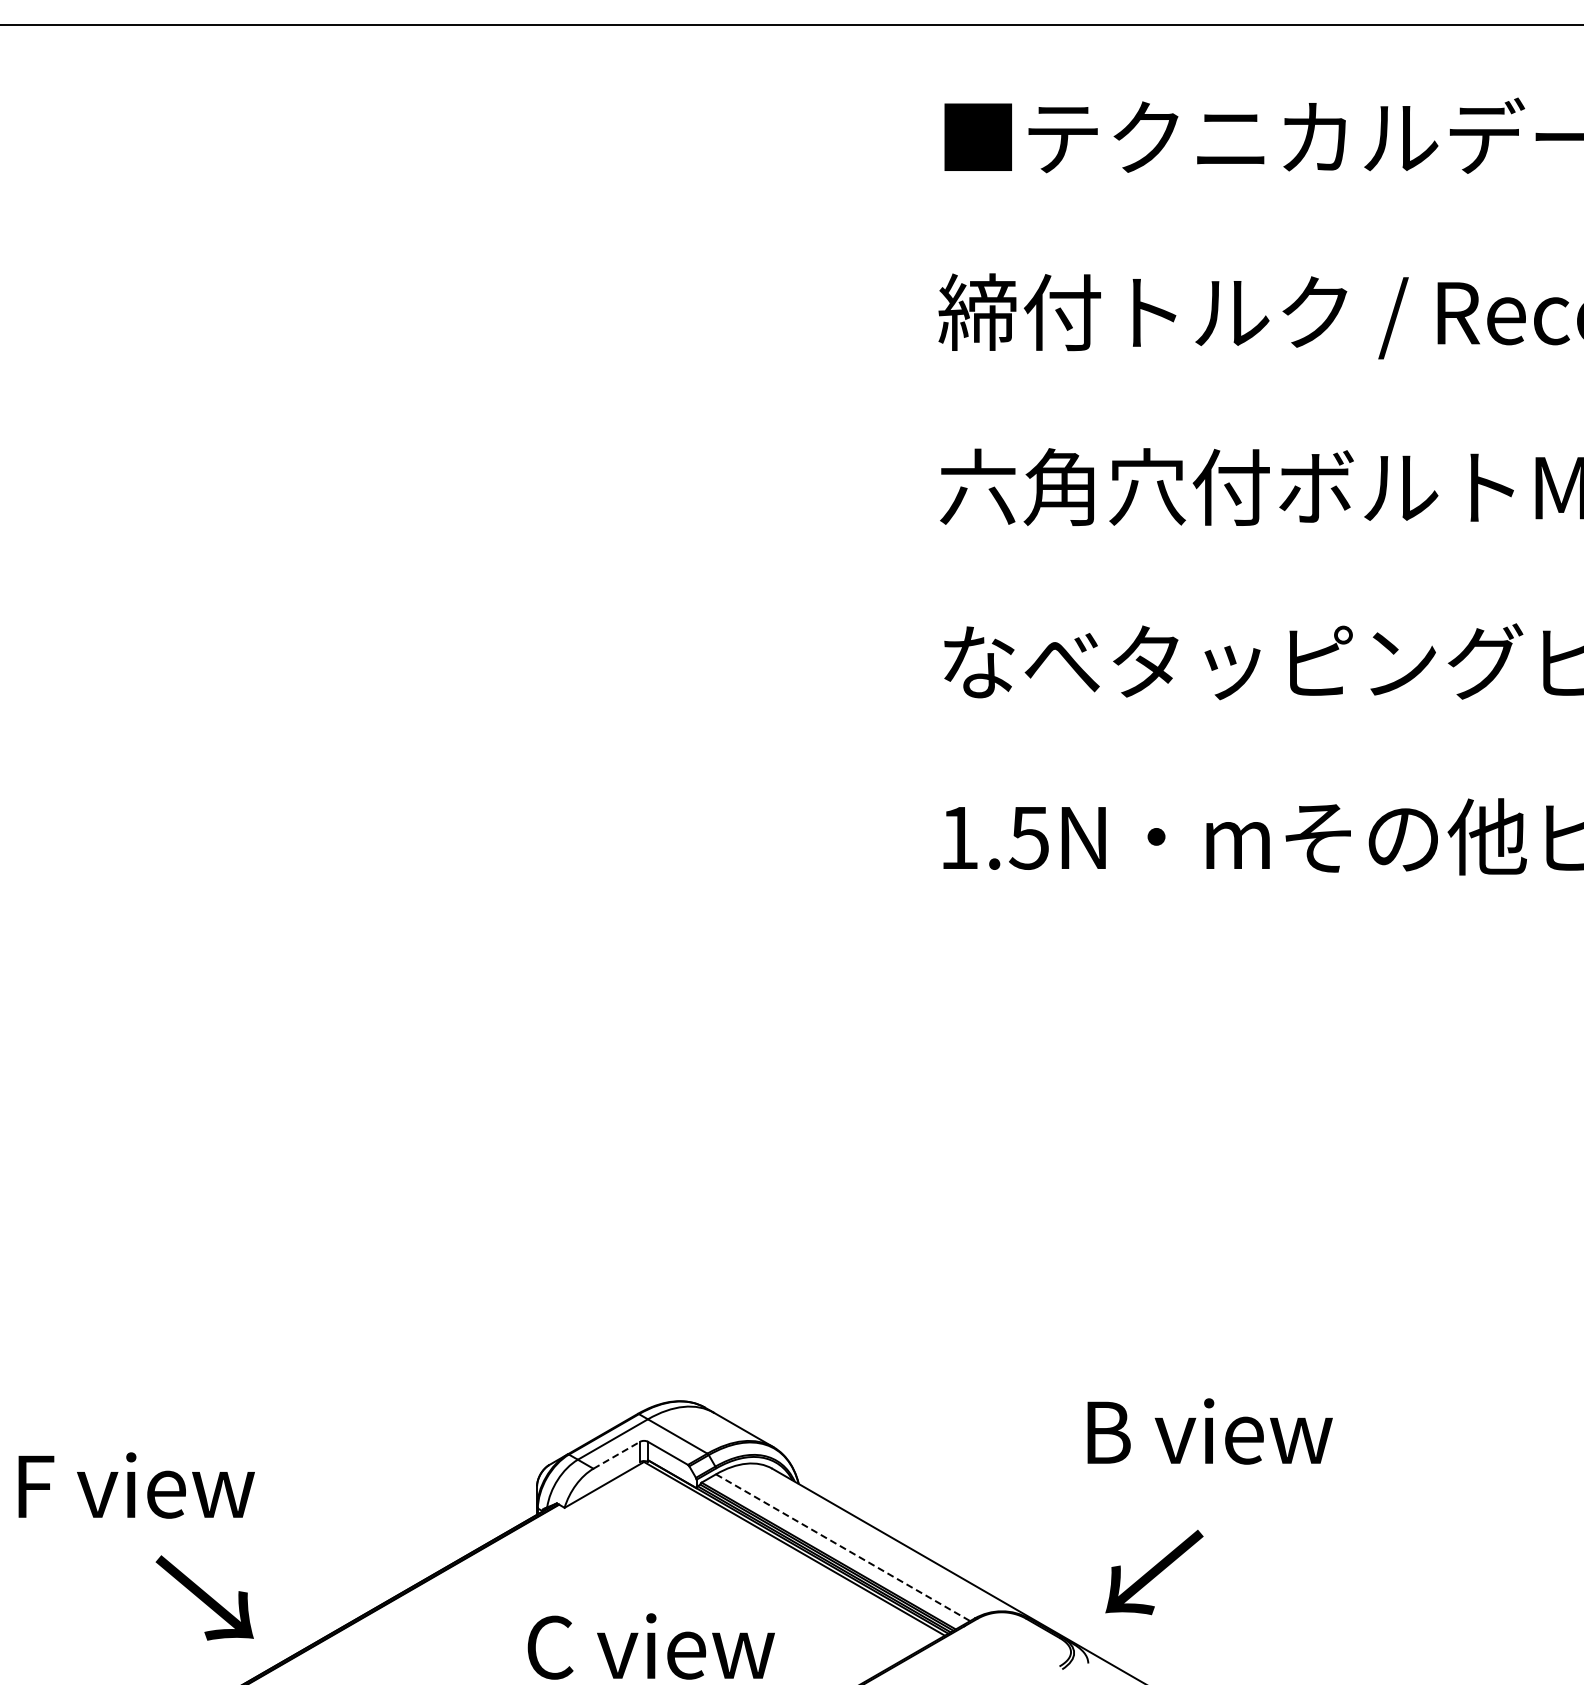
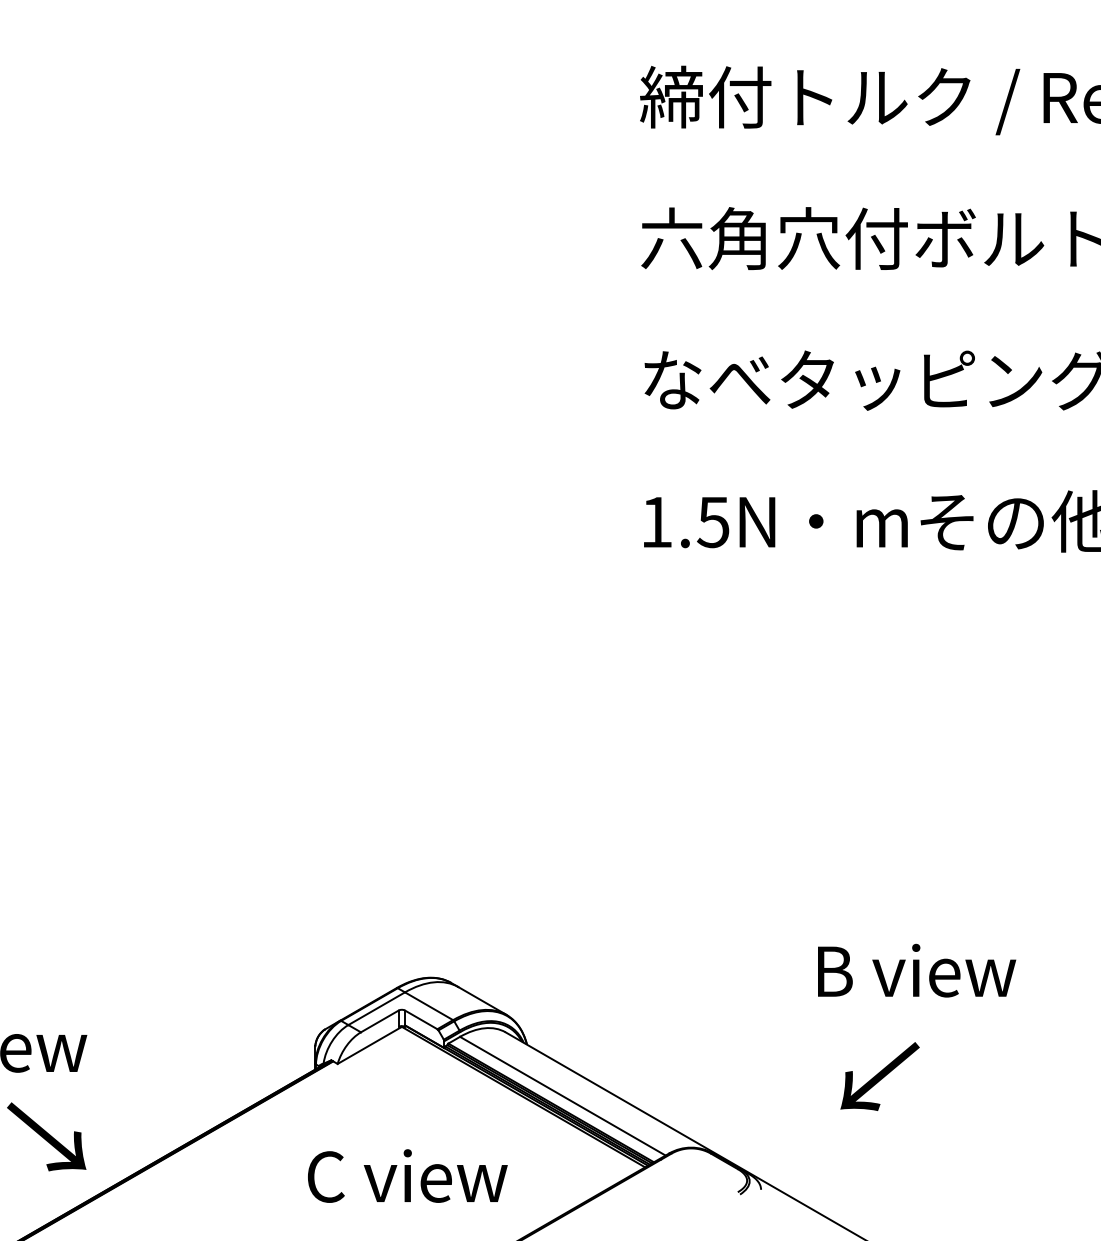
text: (1209, 1431) -> (916, 970), moved
line: (616, 1455) -> (379, 1021), dashed -> solid
line: (843, 1547) -> (563, 1096), dashed -> solid
text: (1154, 1572) -> (880, 1076), moved

